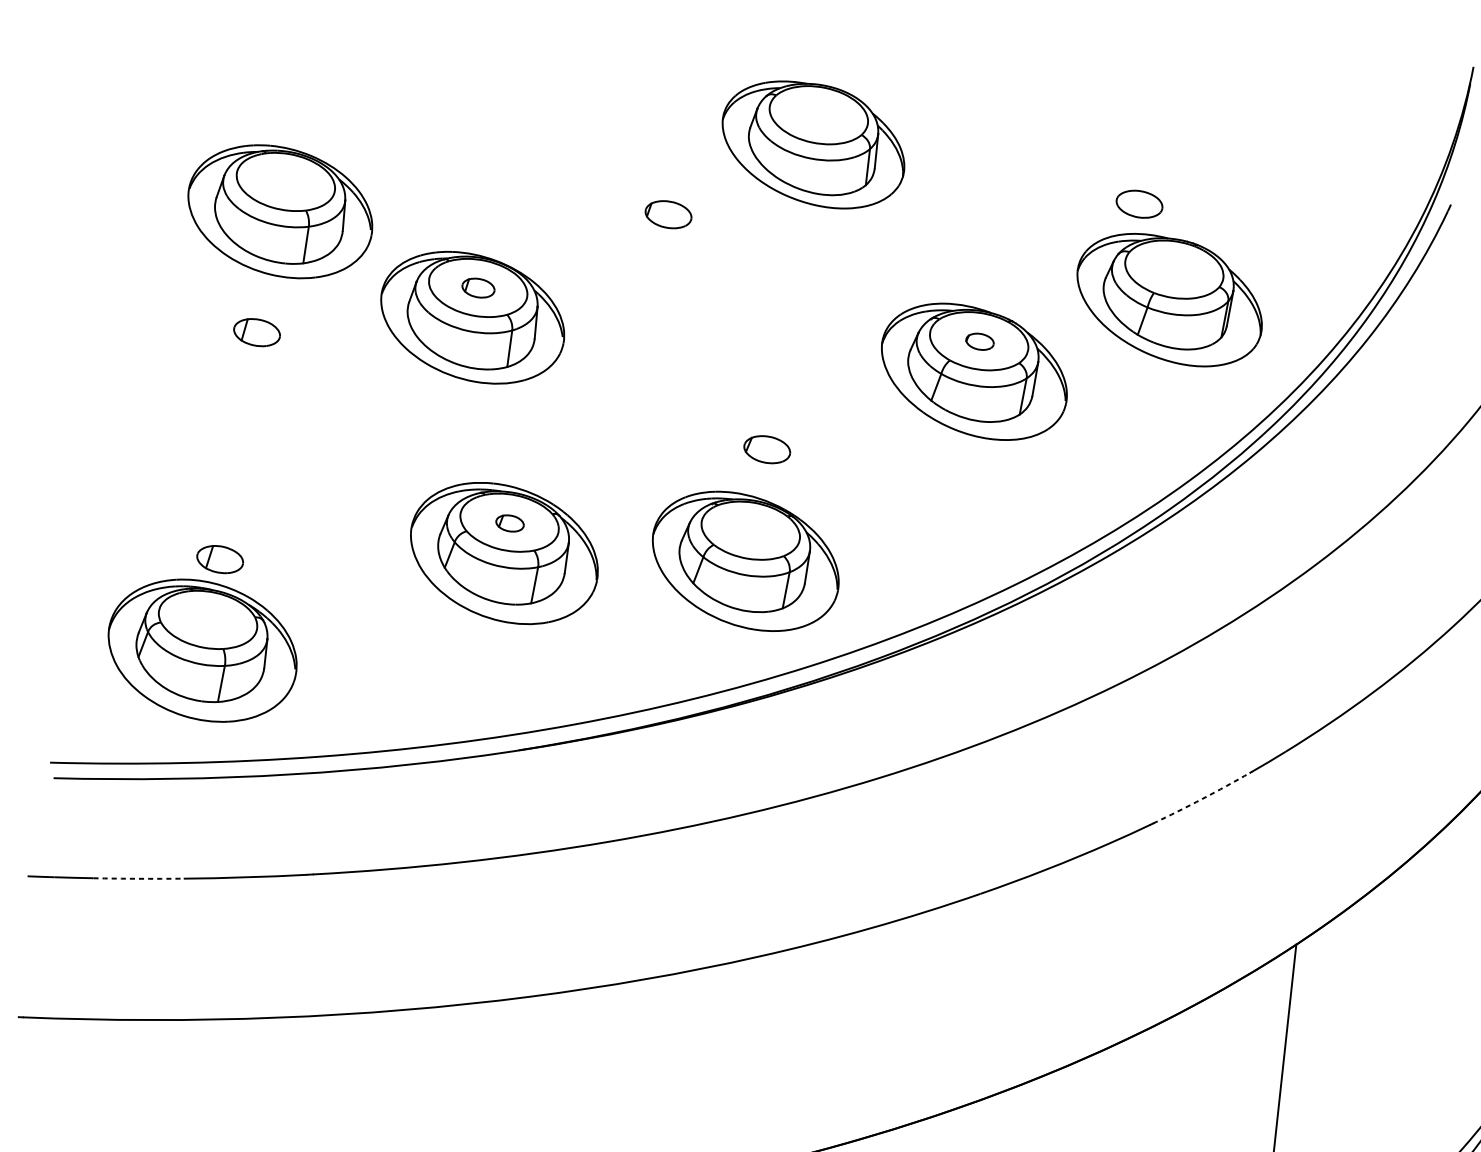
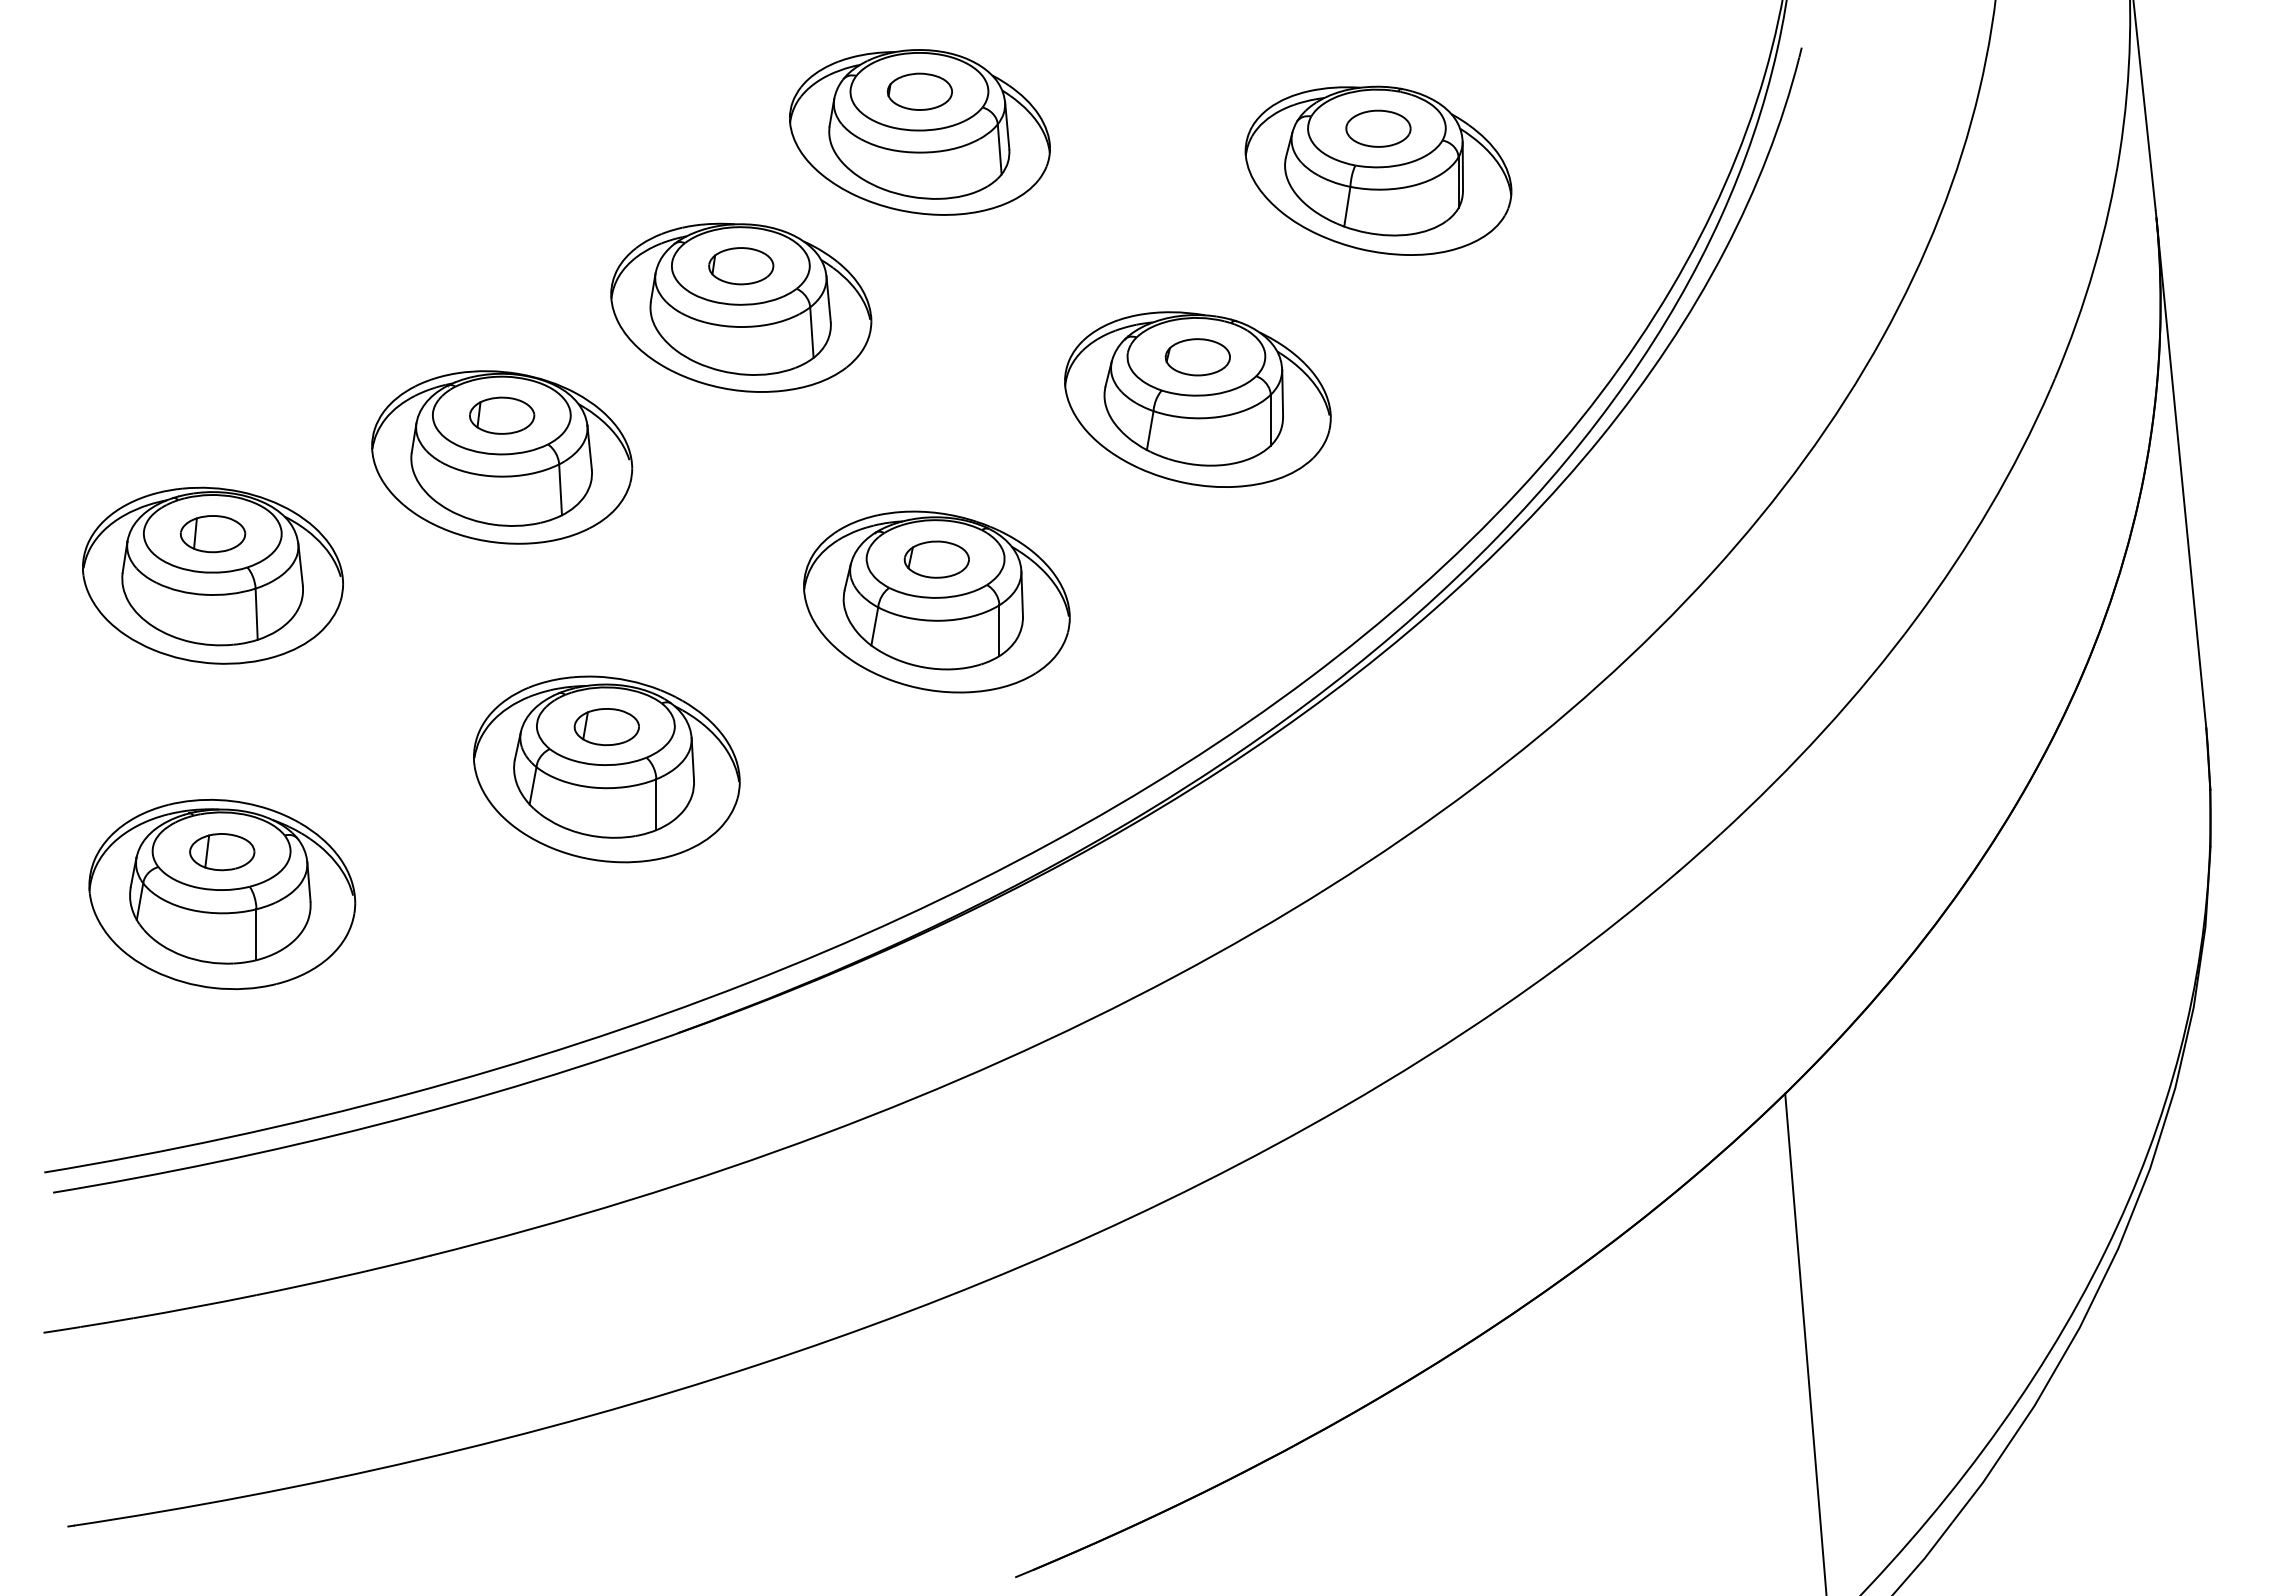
part: (818, 115) -> (919, 91), added
part: (280, 211) -> (212, 575), moved
part: (663, 244) -> (741, 307), added
part: (478, 288) -> (502, 415), size x1.43
part: (1169, 299) -> (1378, 170), moved
part: (979, 341) -> (1197, 357), size x1.67
part: (509, 523) -> (606, 727), size x1.67
part: (745, 560) -> (936, 601), moved
part: (202, 650) -> (222, 894), moved
arc: (1202, 799) -> (1619, 920), dashed -> solid
arc: (138, 878) -> (194, 1307), dashed -> solid

